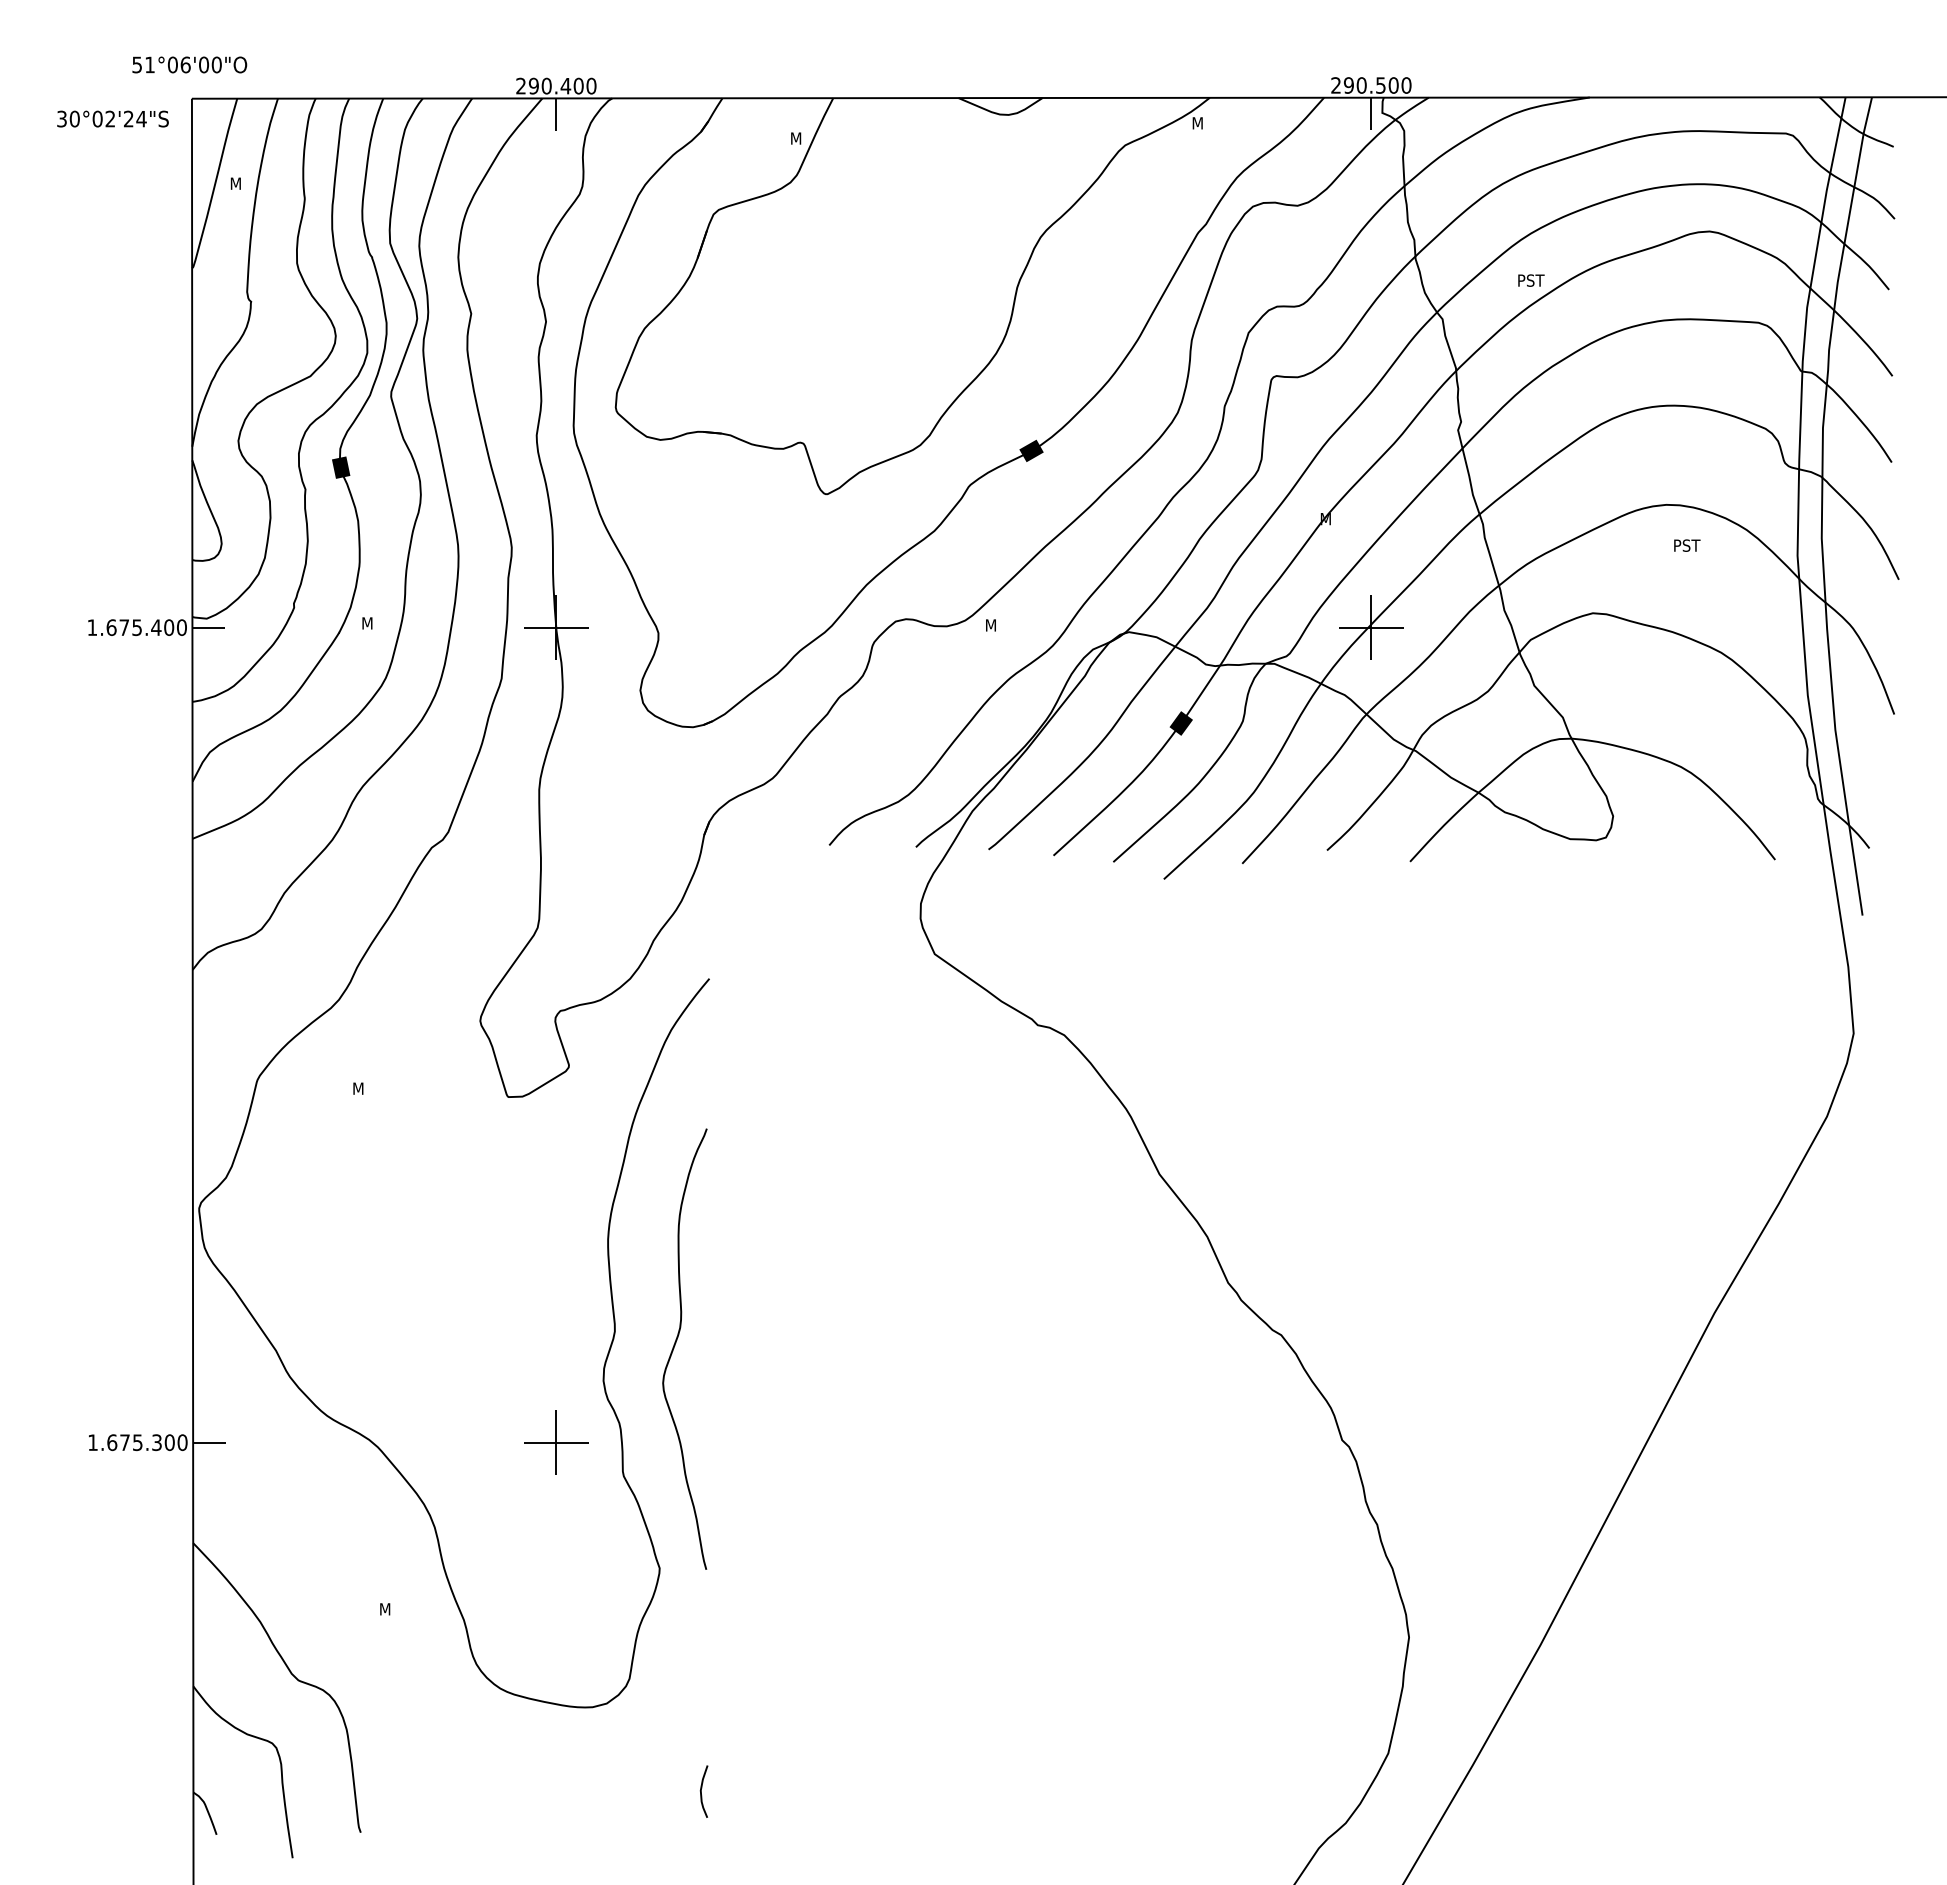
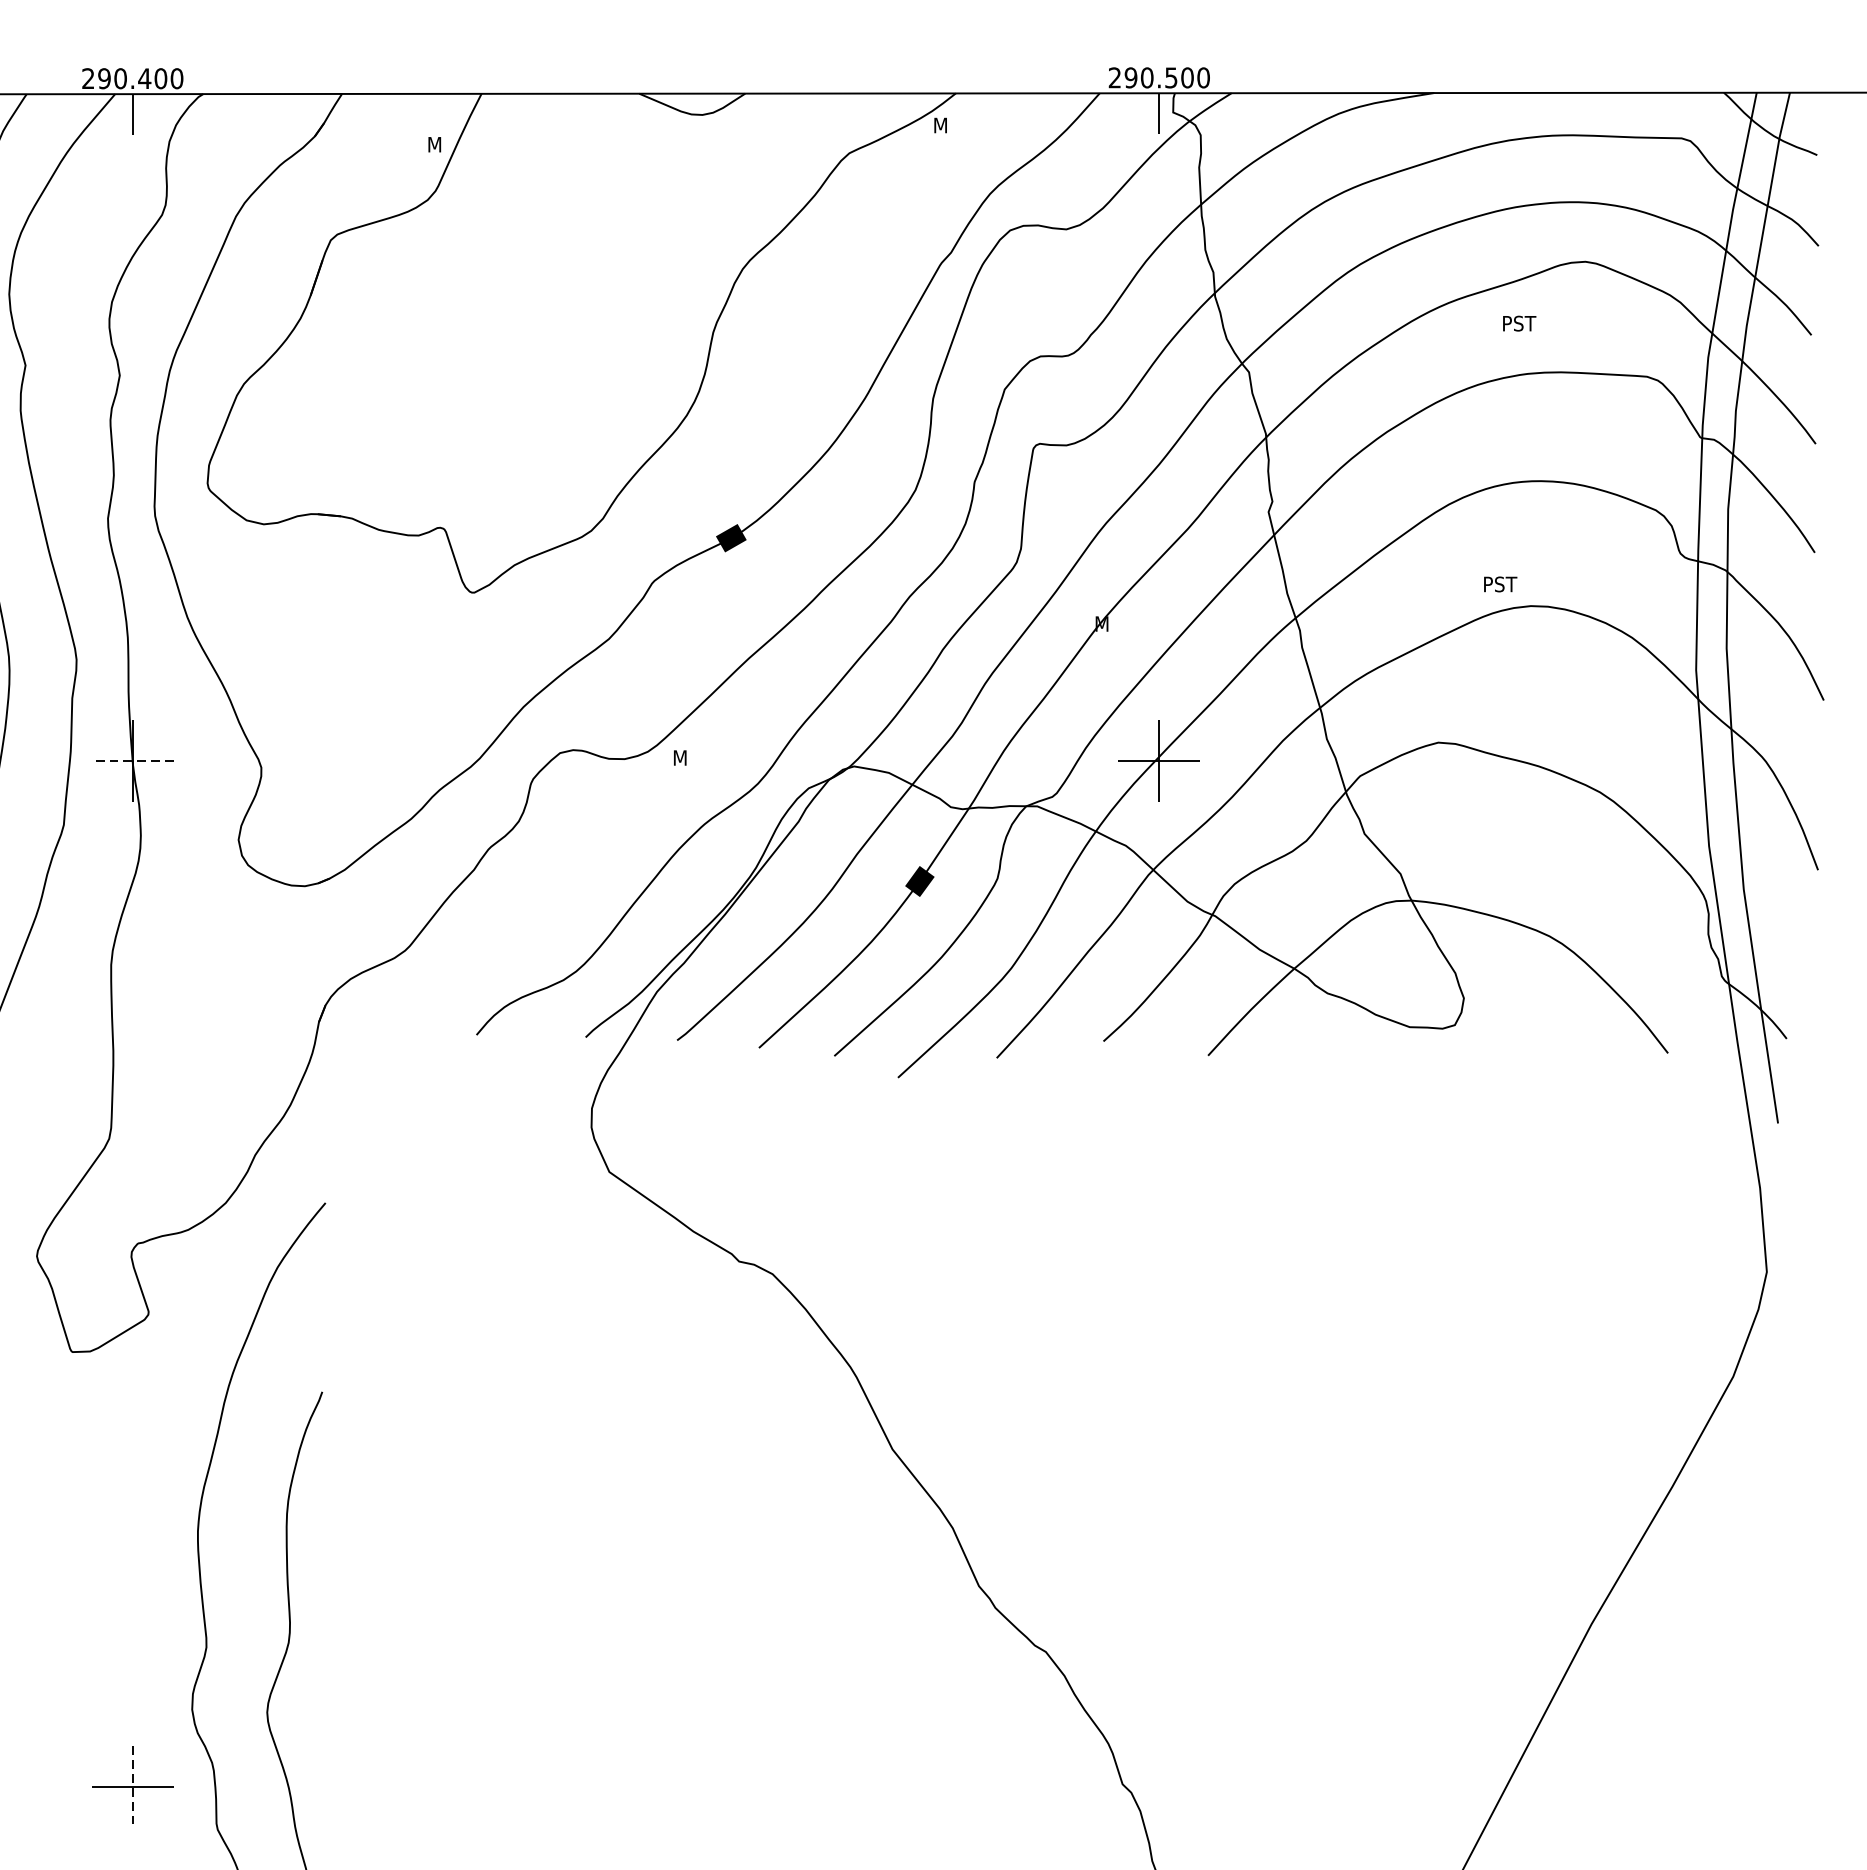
text: (1531, 280) -> (1519, 323), moved
text: (1687, 545) -> (1500, 584), moved
line: (556, 627) -> (132, 760), solid -> dashed
line: (556, 1442) -> (132, 1787), solid -> dashed

